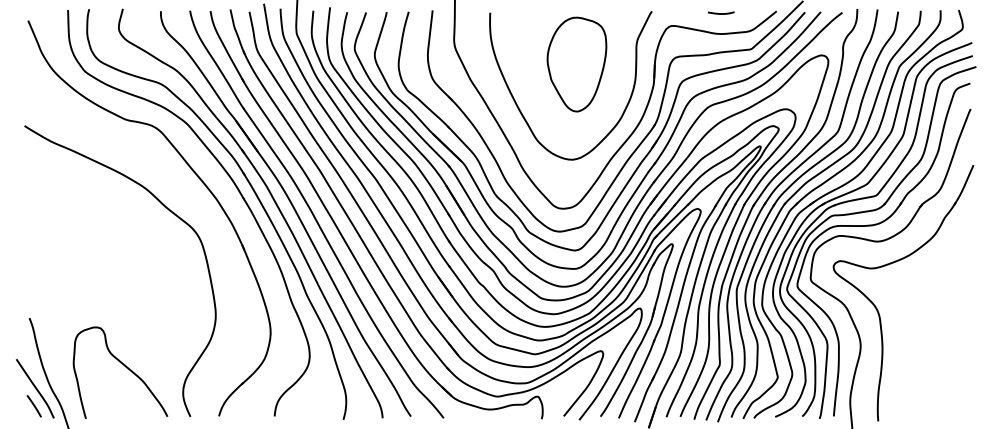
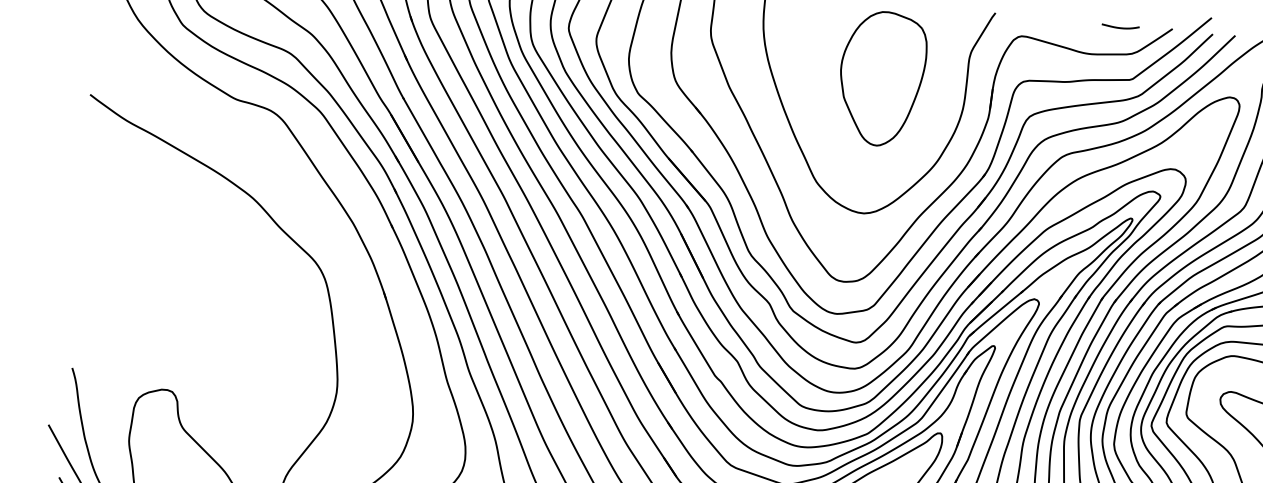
line: (721, 13) -> (1120, 27), moved

